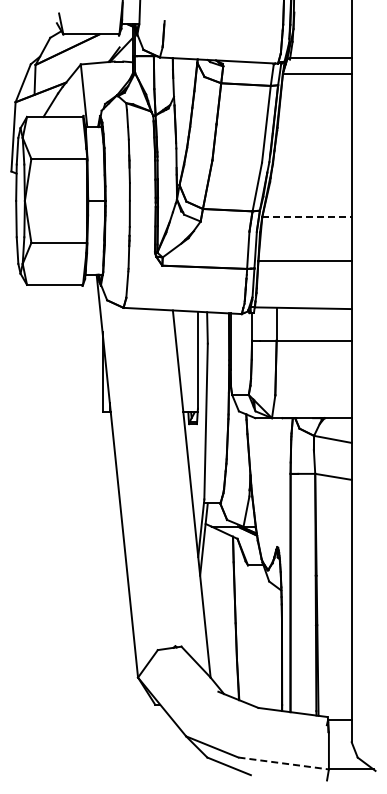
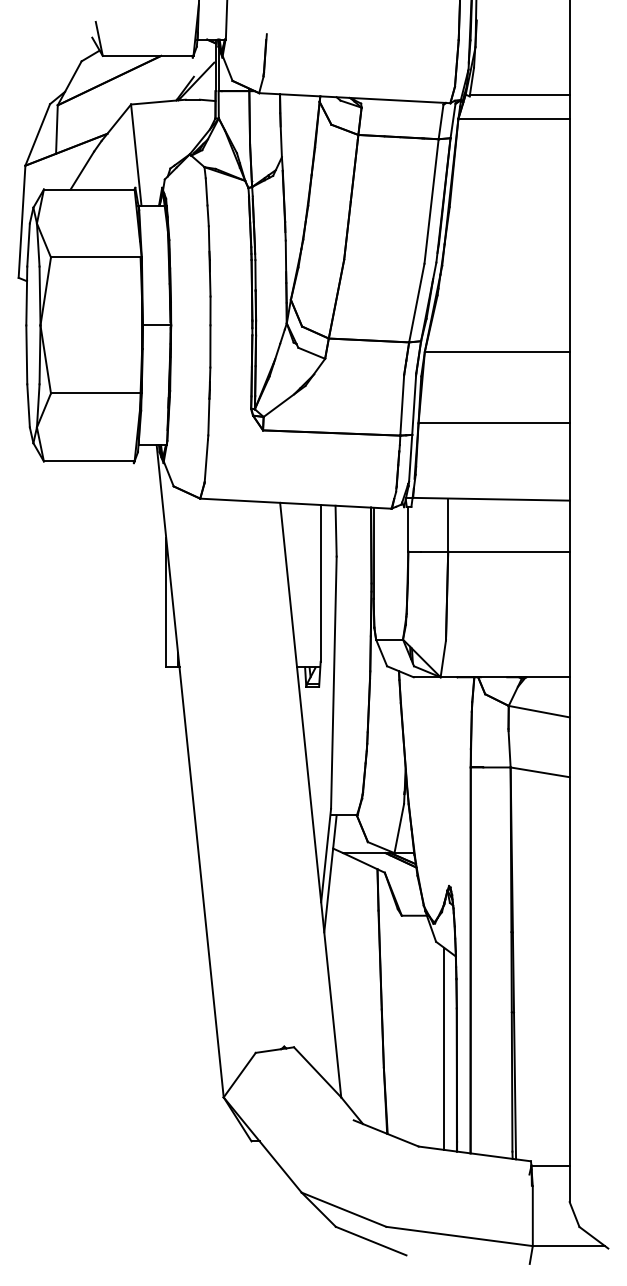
line: (306, 217) -> (496, 352), dashed -> solid
line: (274, 647) -> (444, 1048), added
line: (283, 763) -> (459, 1236), dashed -> solid

